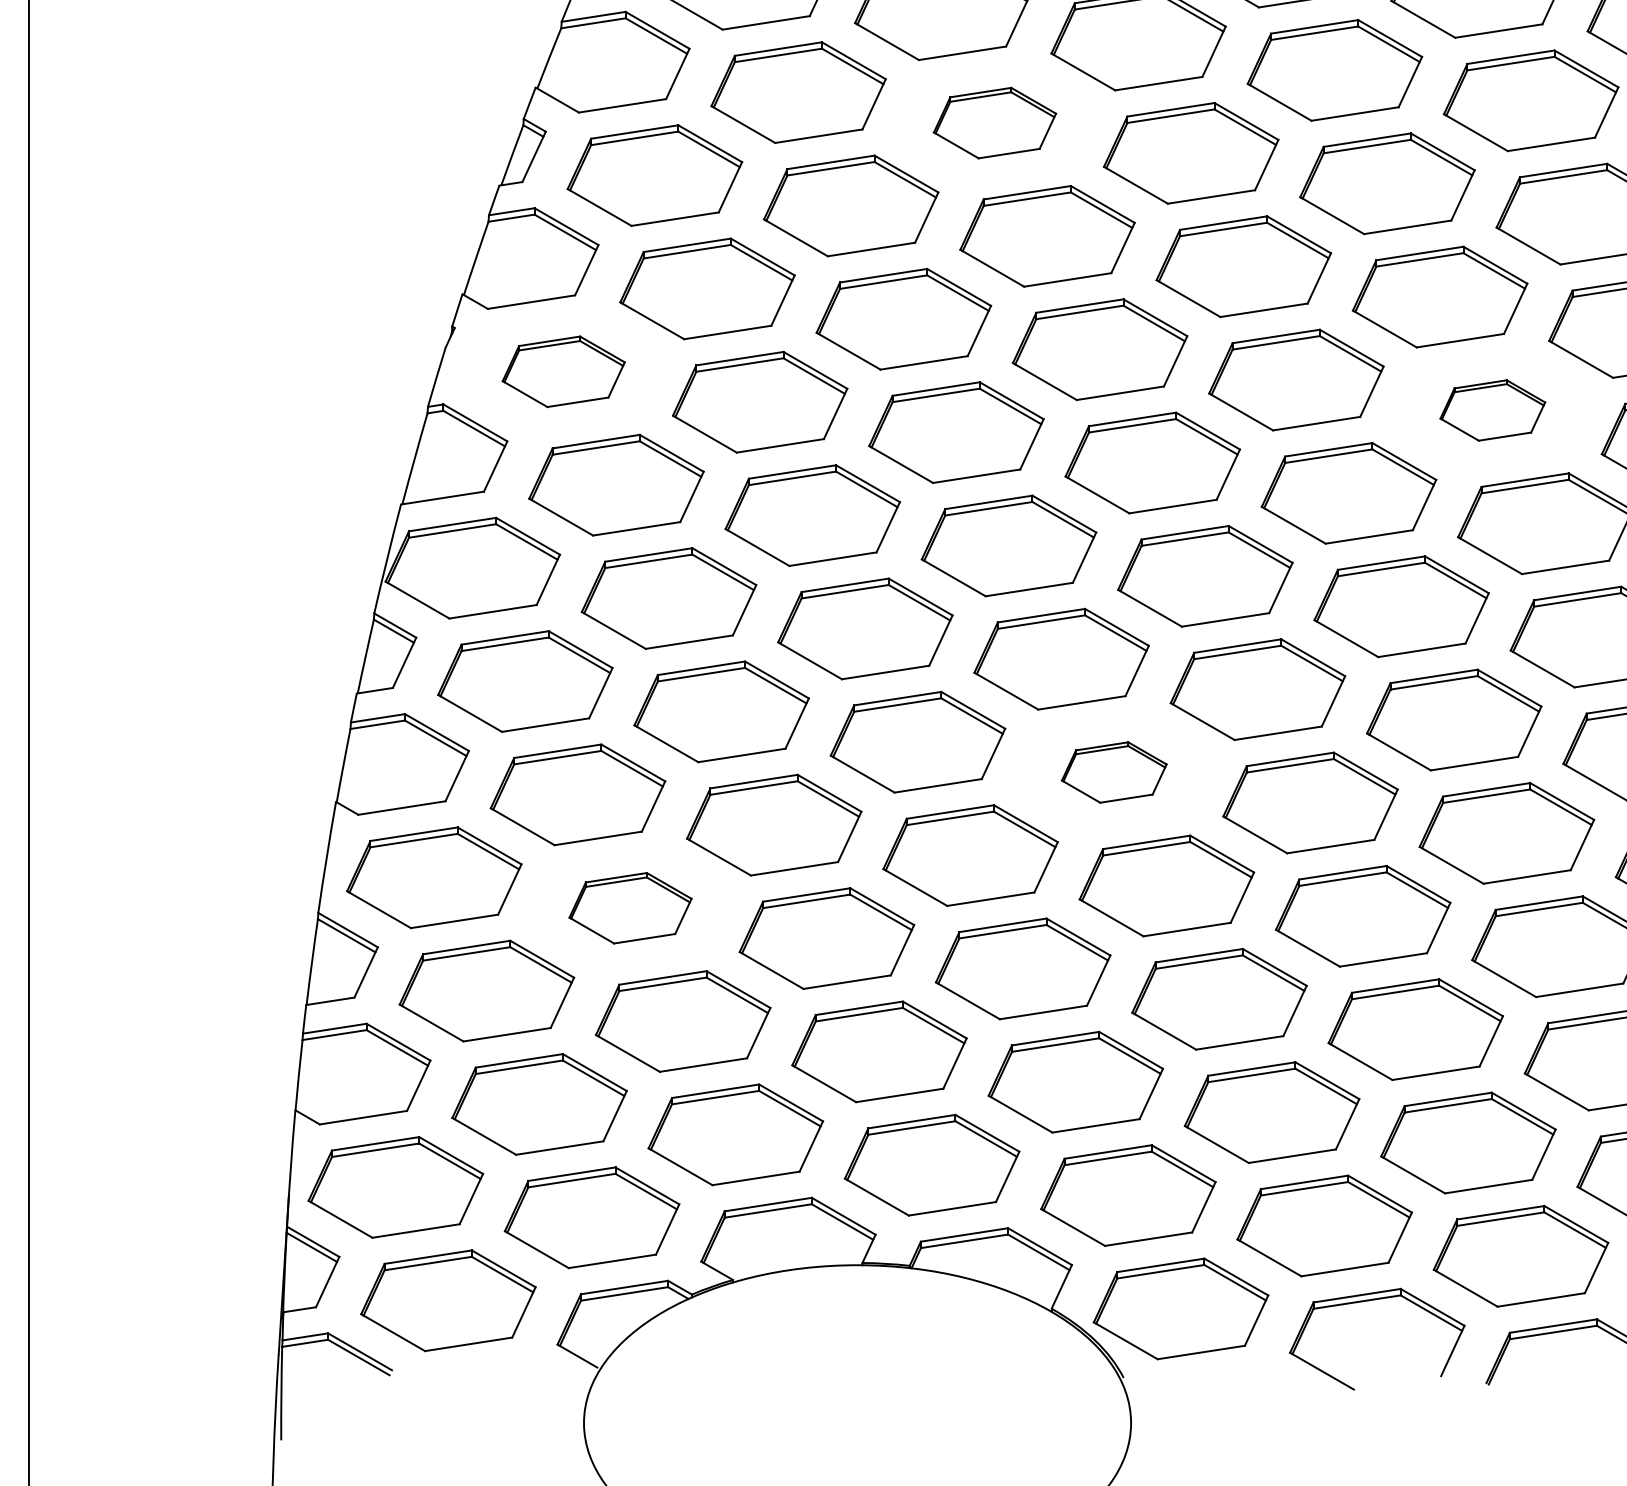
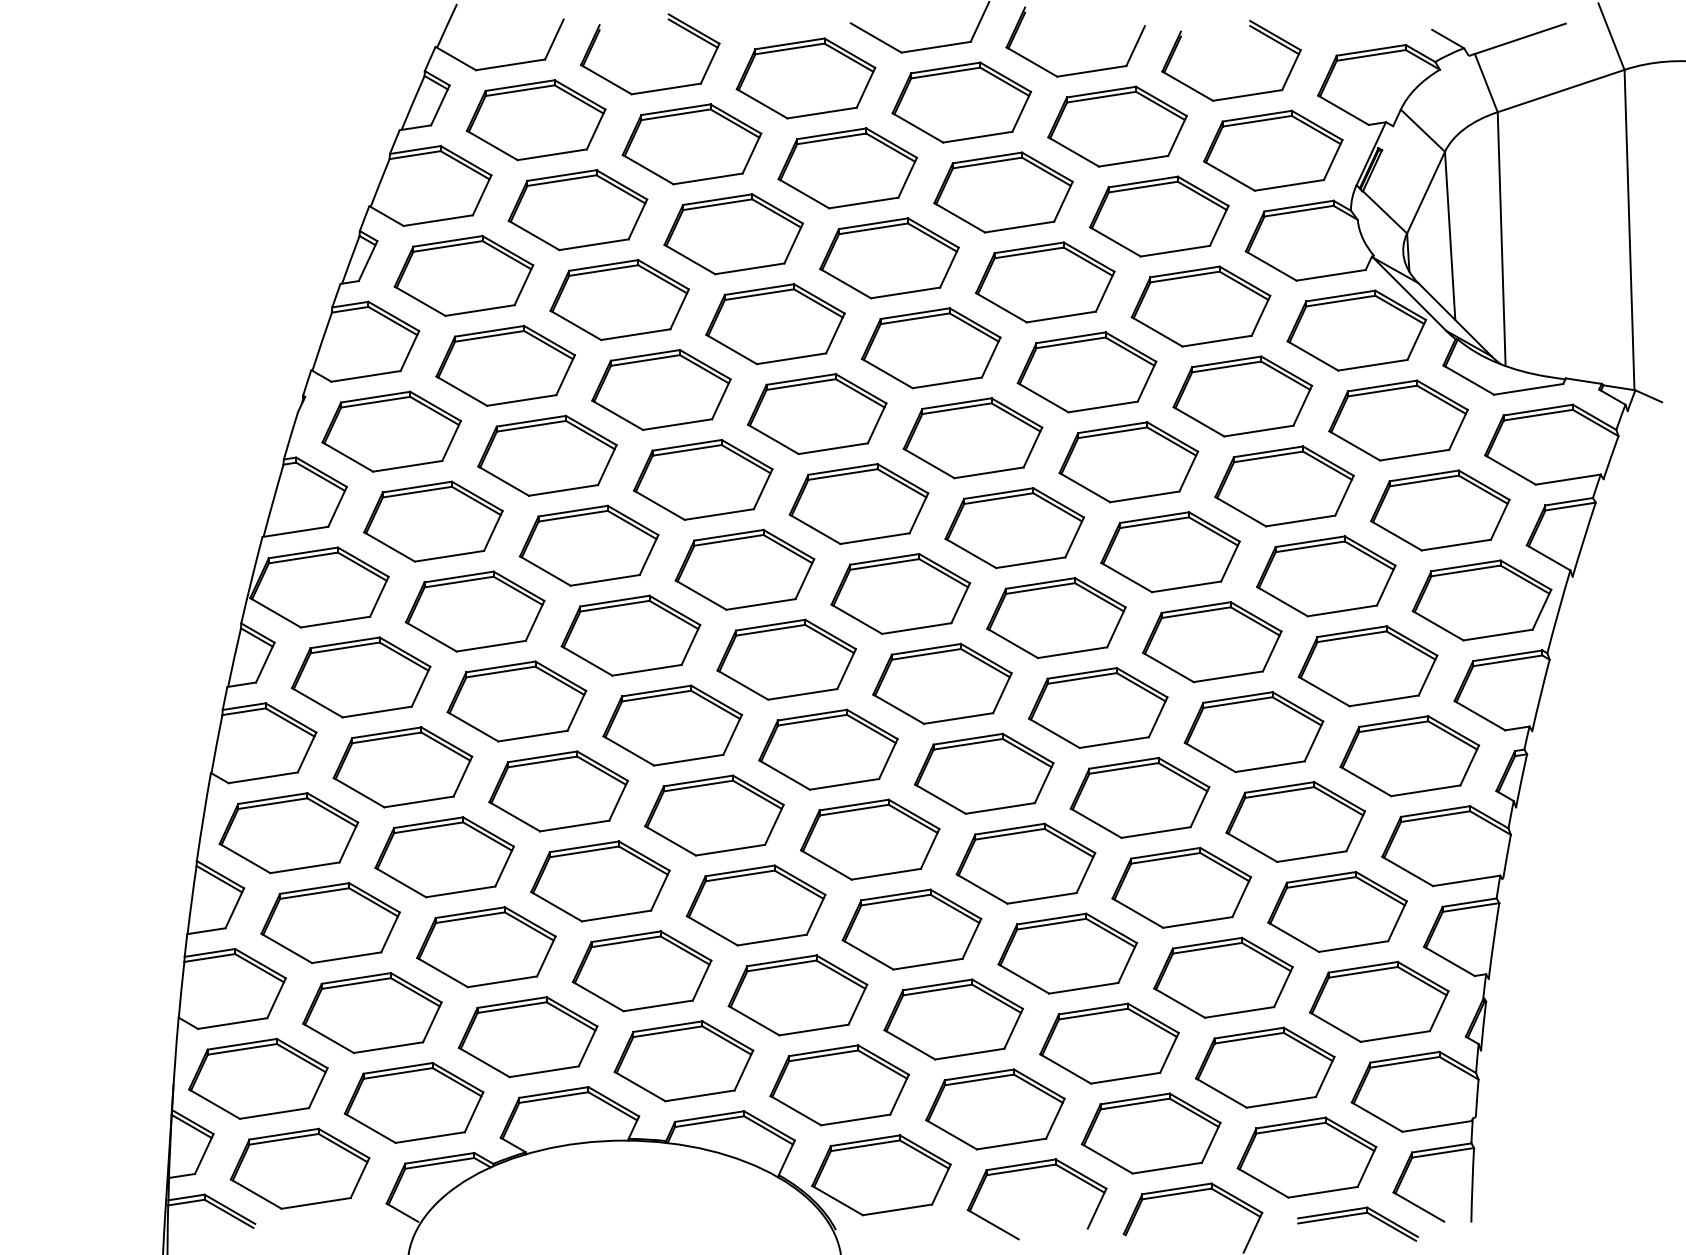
part: (994, 123) -> (733, 234), size x1.43
part: (563, 371) -> (391, 431), size x1.43
part: (1492, 410) -> (1128, 462), size x1.67
part: (1114, 772) -> (828, 749), size x1.67
part: (630, 908) -> (444, 857), size x1.43

